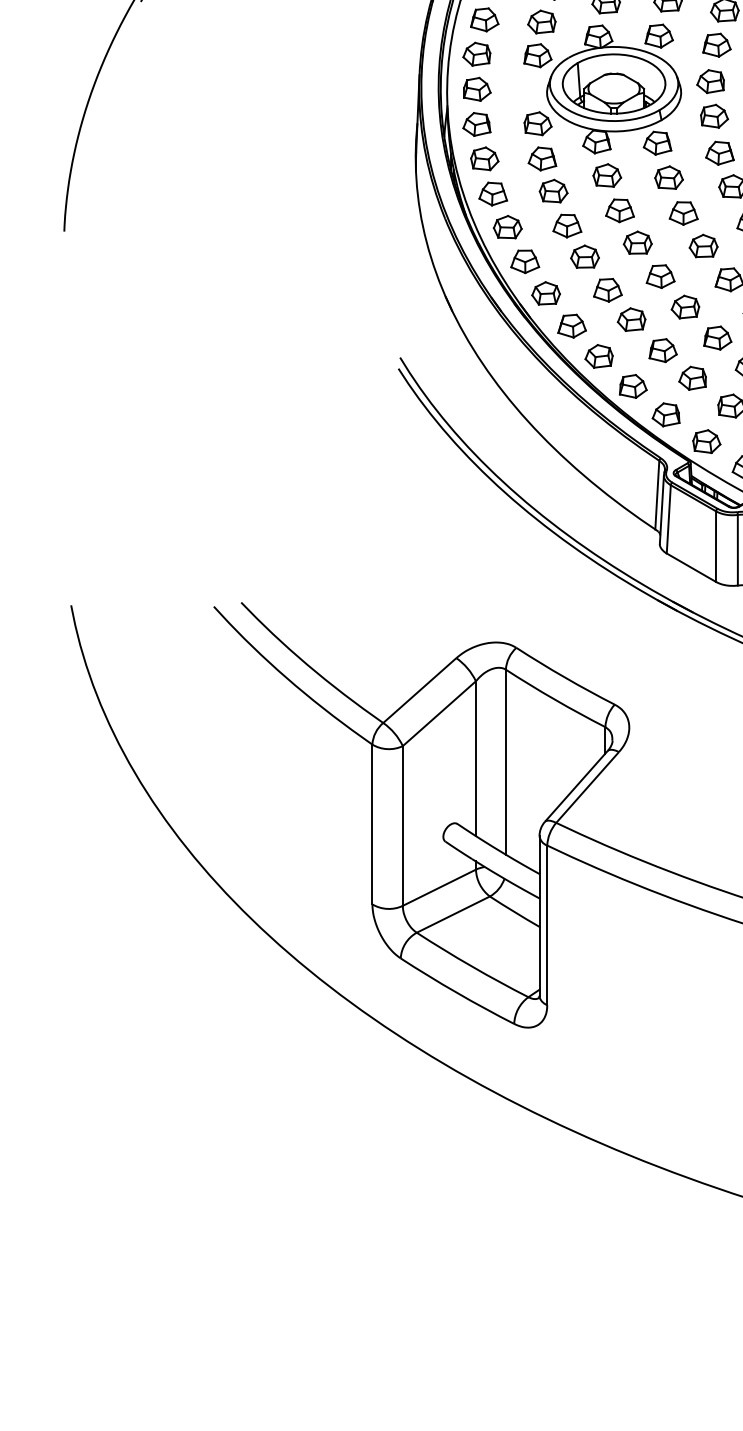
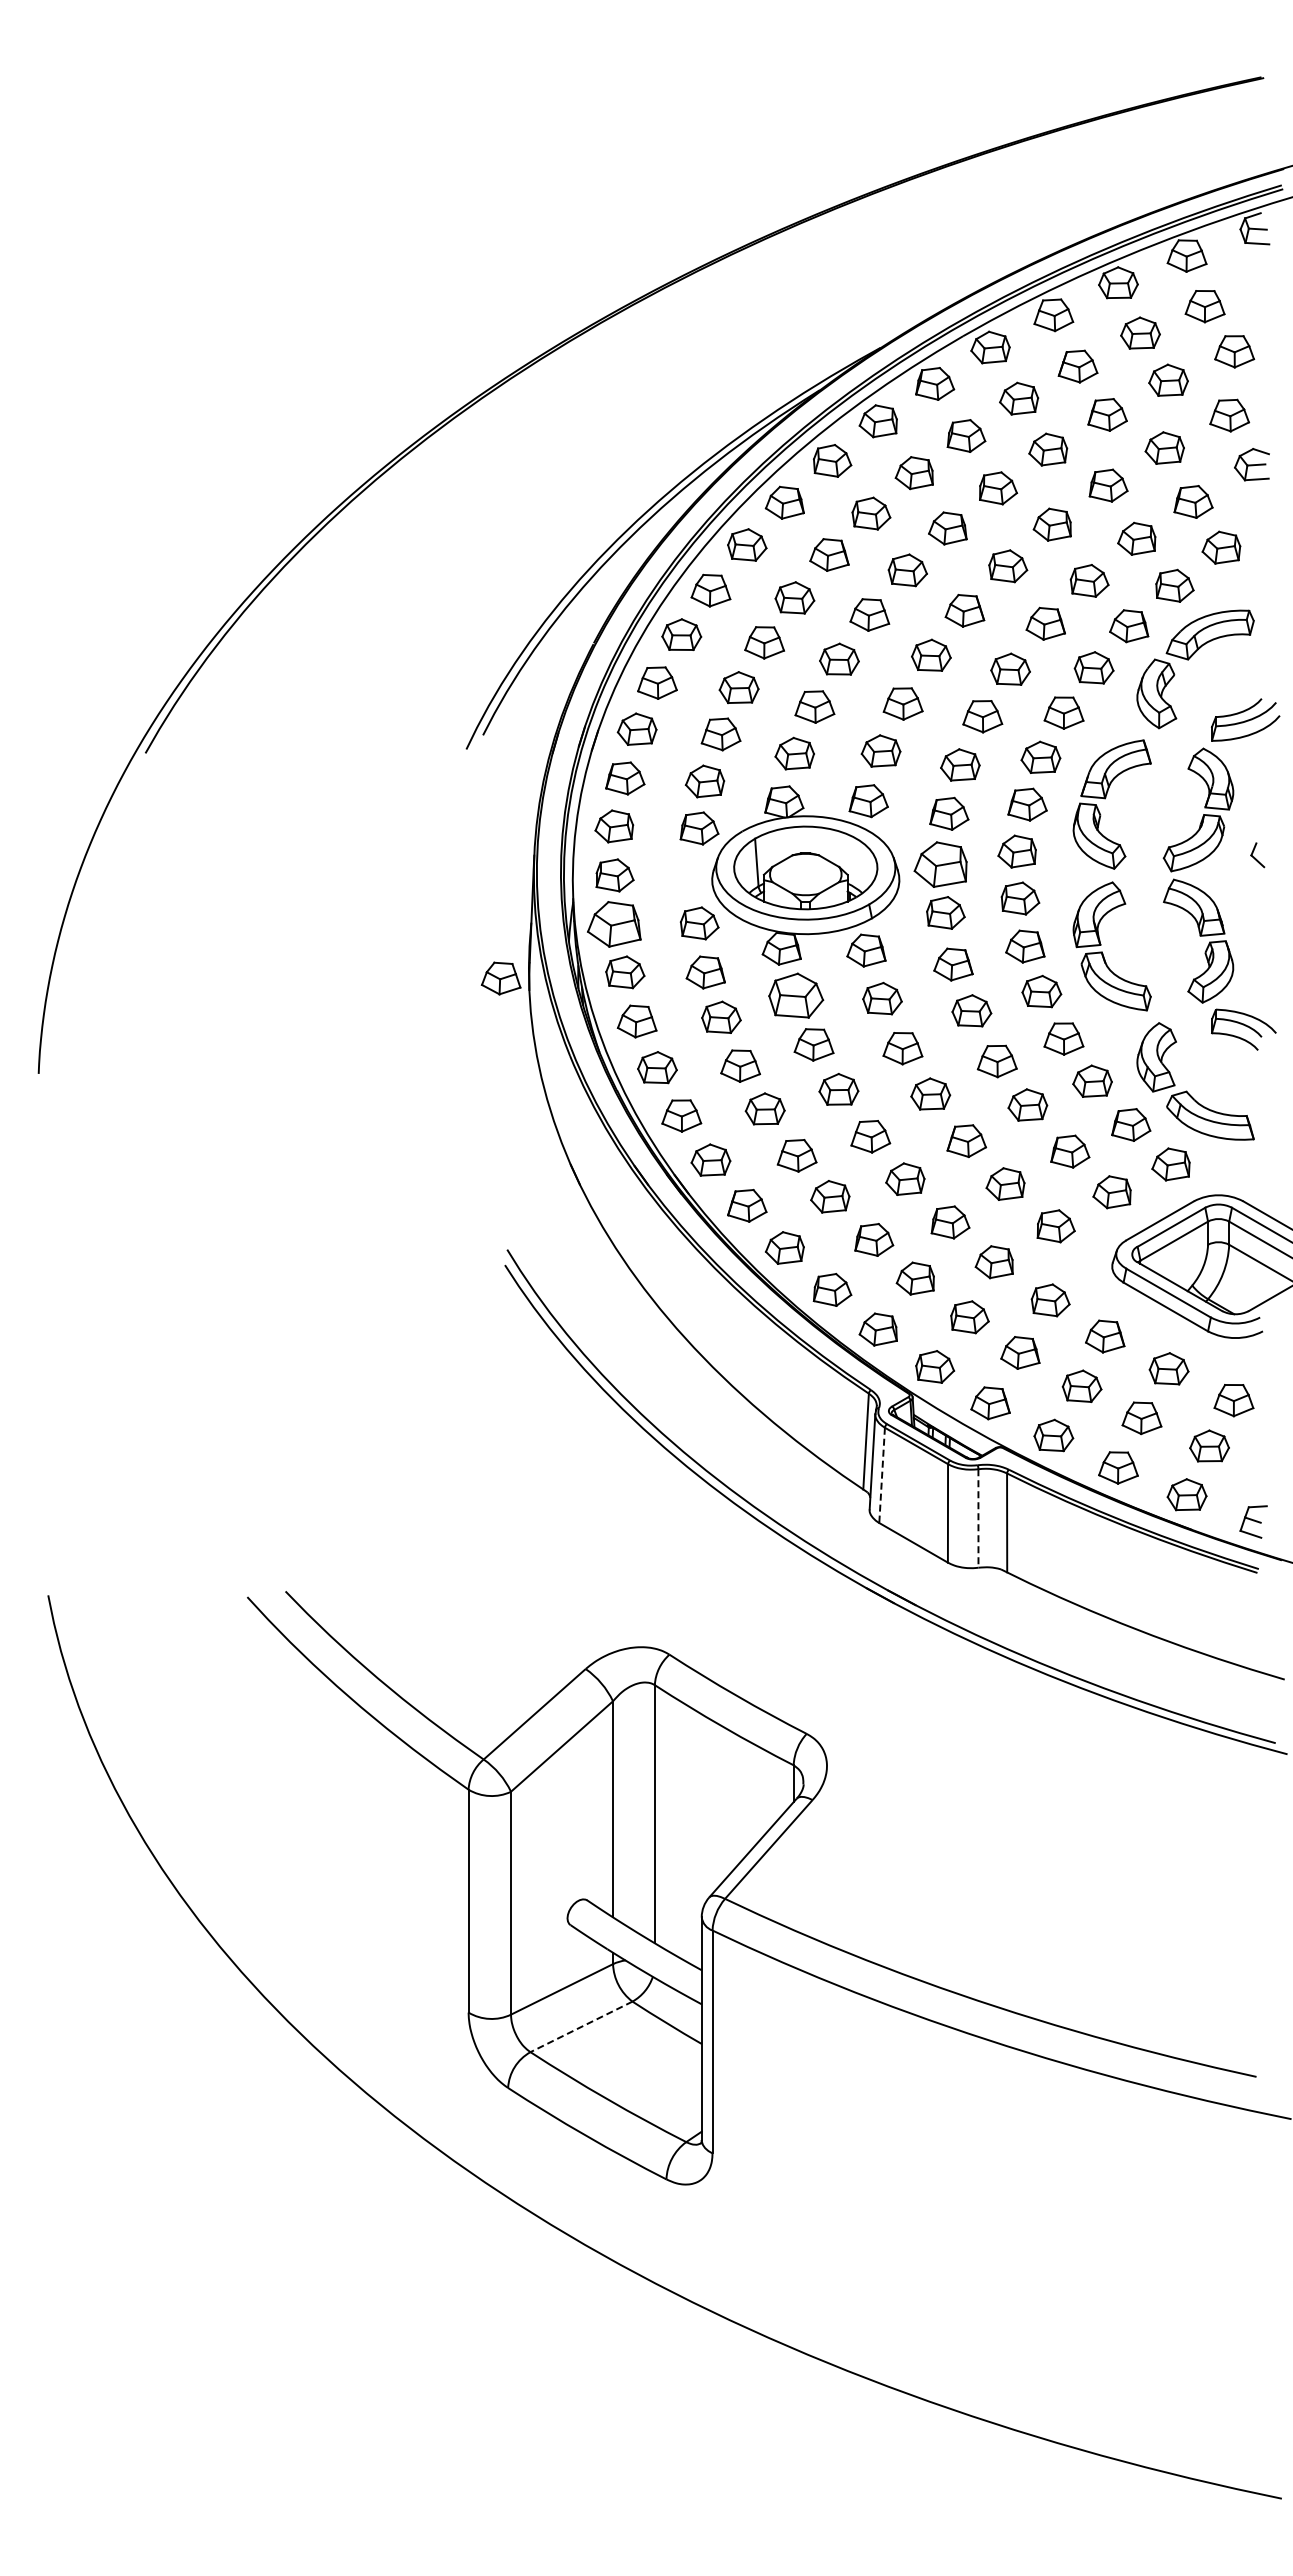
part: (709, 81) -> (939, 864), size x1.4
part: (476, 124) -> (614, 924), size x1.4
part: (395, 163) -> (500, 978), added
part: (607, 175) -> (796, 995), size x1.4
line: (669, 519) -> (882, 1475), solid -> dashed
line: (737, 550) -> (978, 1518), solid -> dashed
line: (453, 914) -> (581, 2026), solid -> dashed

